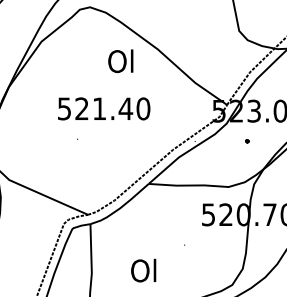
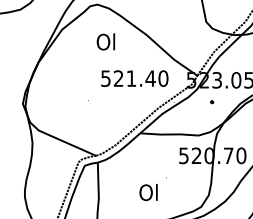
text: (120, 60) -> (105, 41), moved
text: (103, 108) -> (134, 78), moved
text: (143, 270) -> (148, 192), moved

